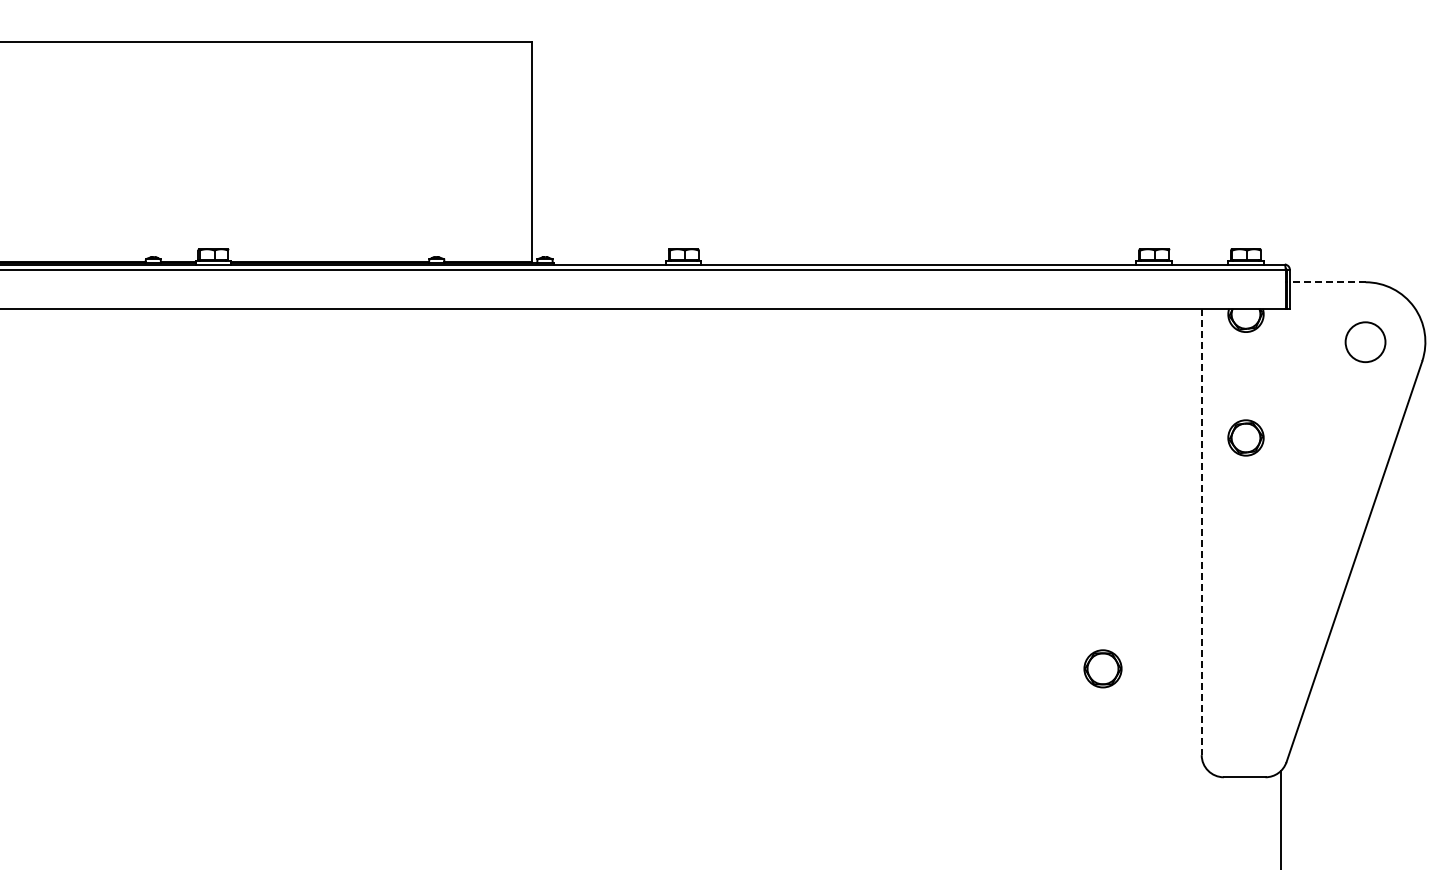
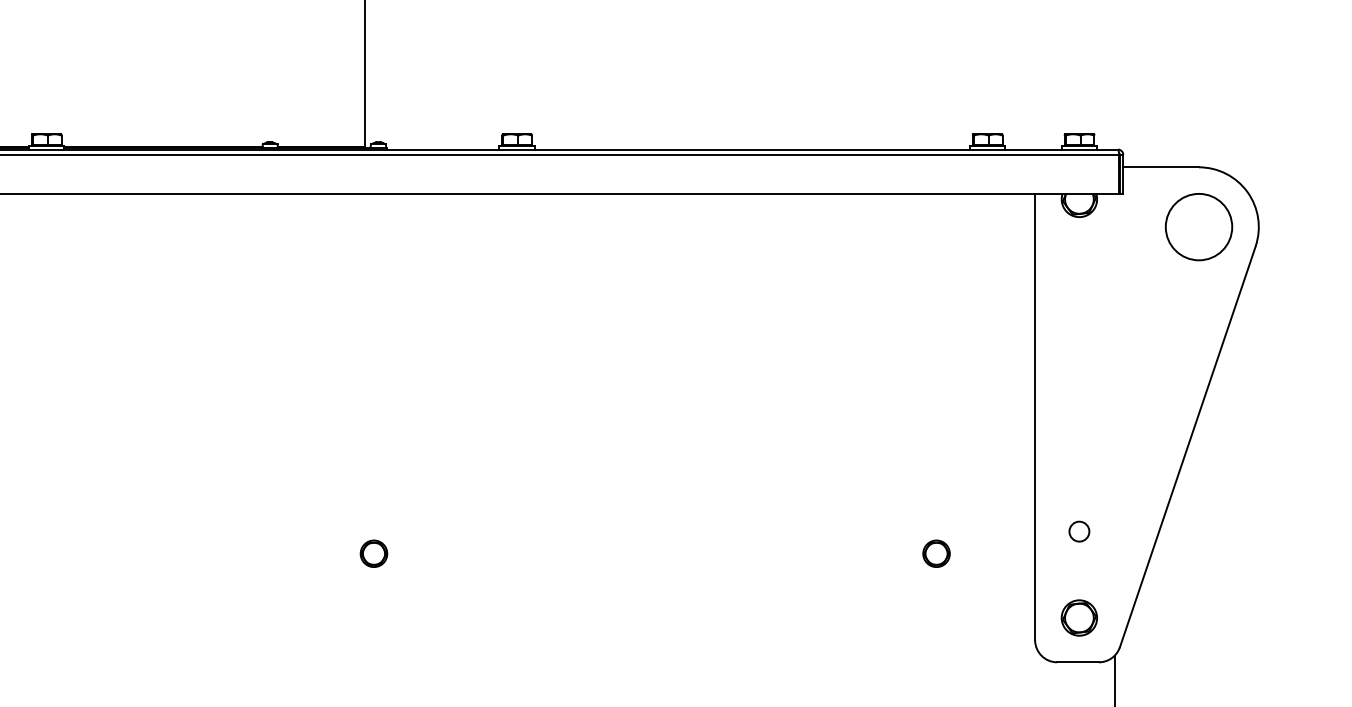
line: (1327, 282) -> (1160, 167), dashed -> solid
circle: (1365, 342) -> (1198, 227), size x1.67
part: (1245, 437) -> (1078, 617), moved
line: (1201, 532) -> (1034, 417), dashed -> solid
circle: (1245, 646) -> (1078, 531), added
part: (540, 668) -> (373, 553), added
part: (1103, 668) -> (936, 553), size x0.71

